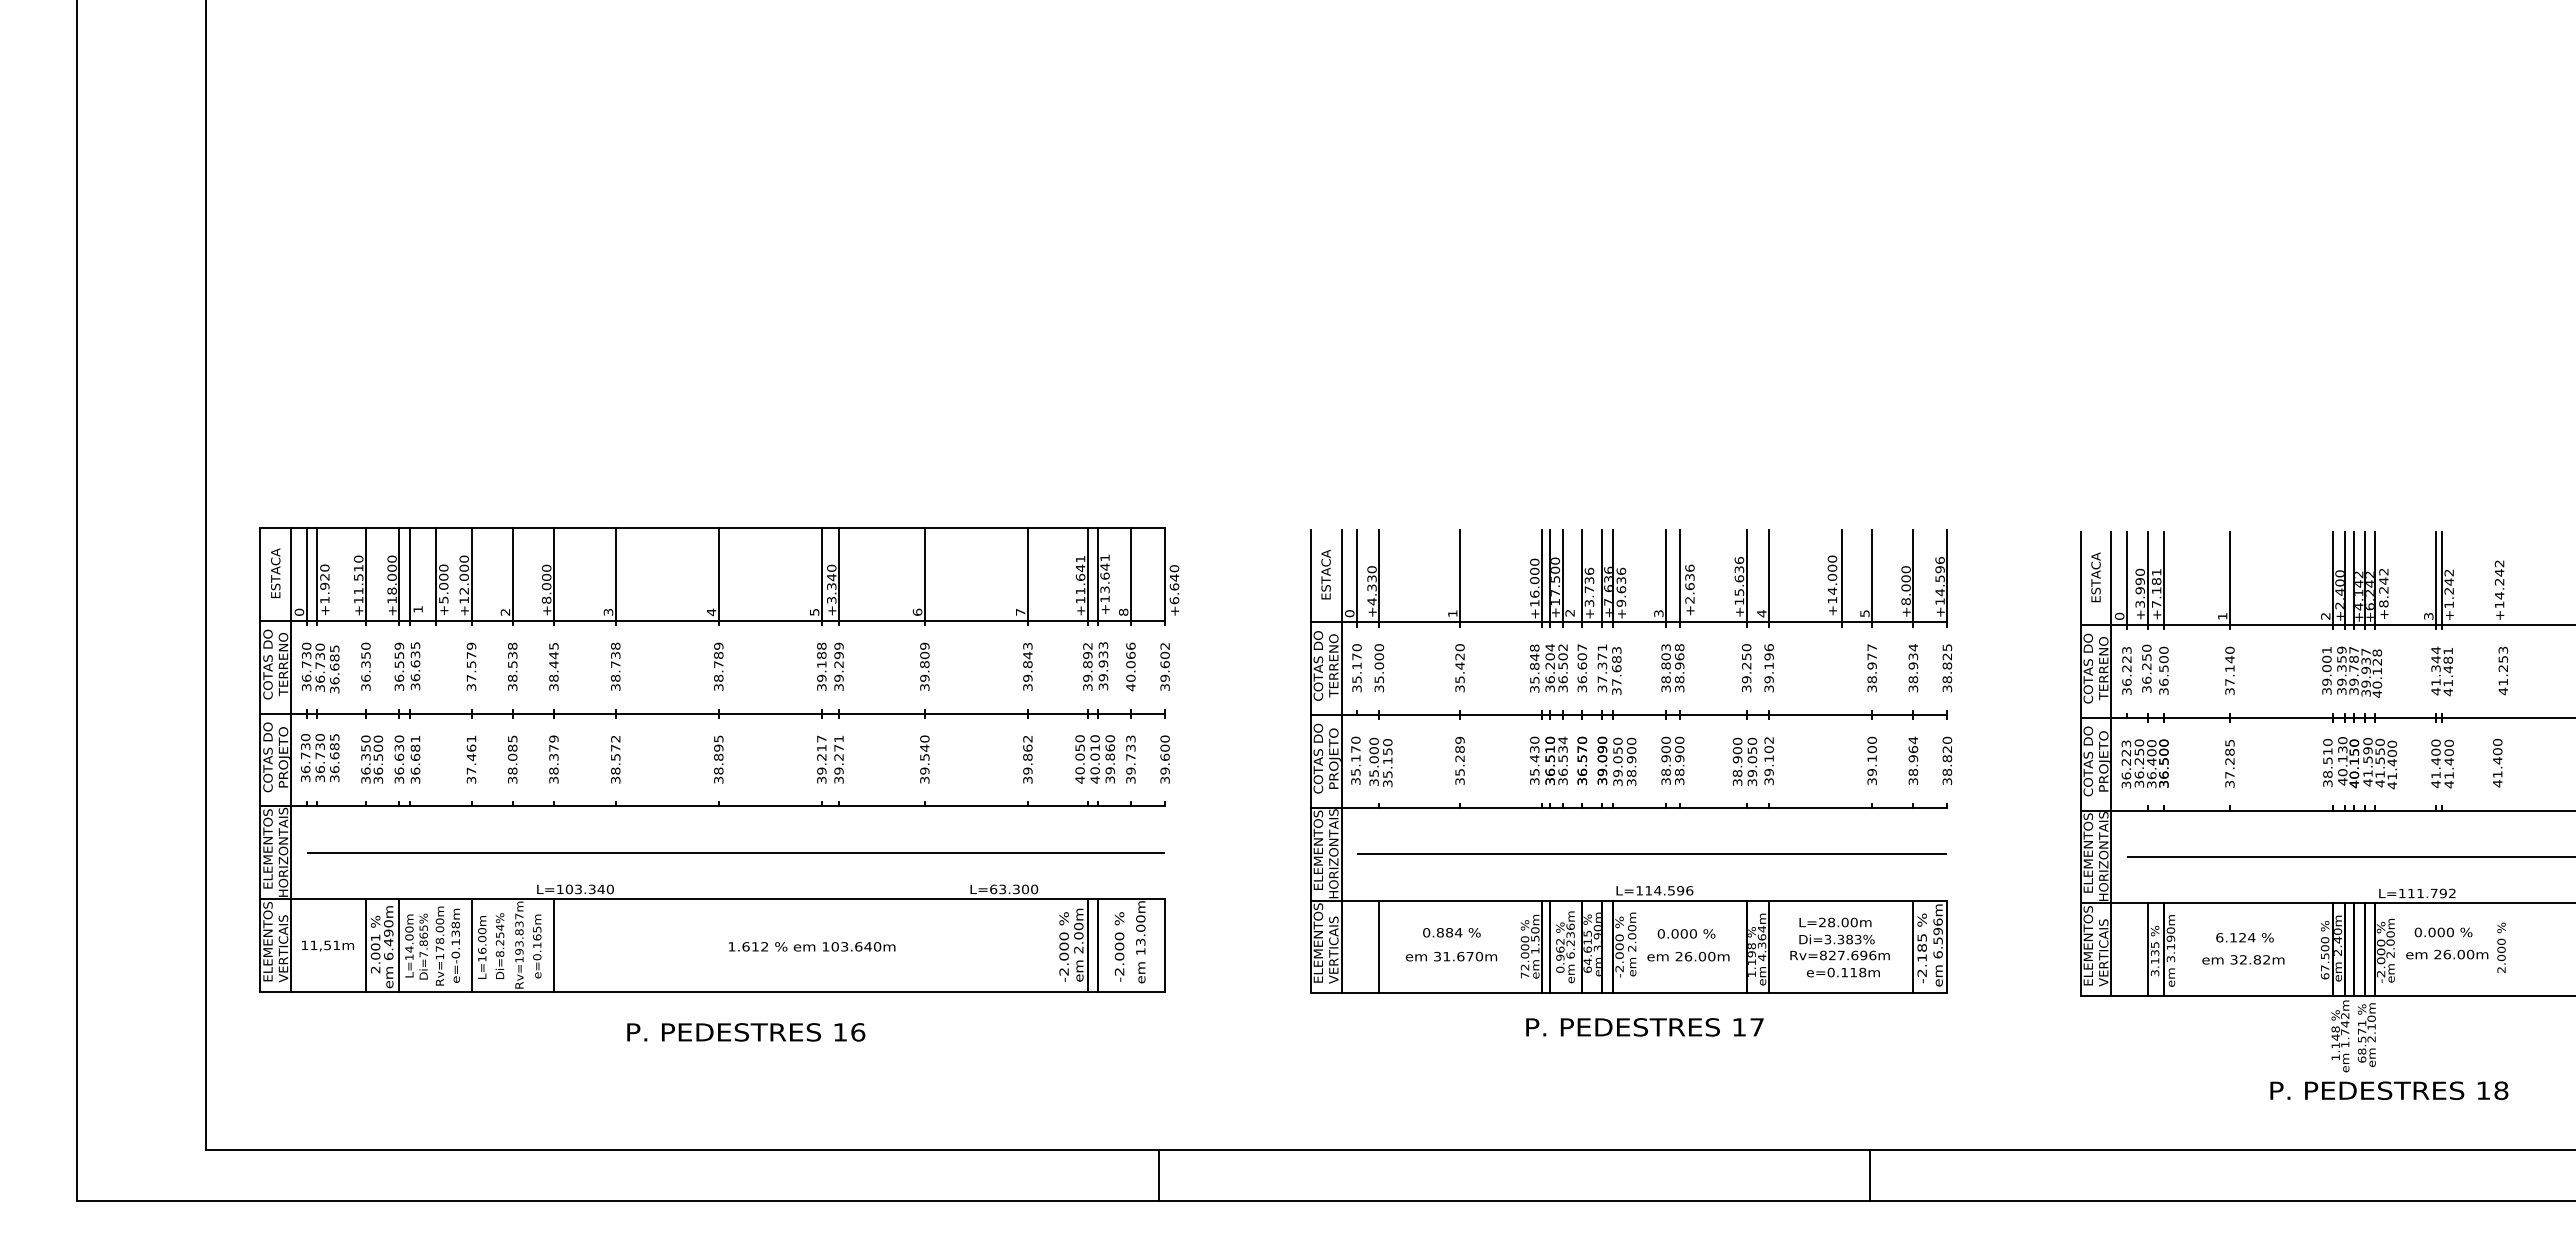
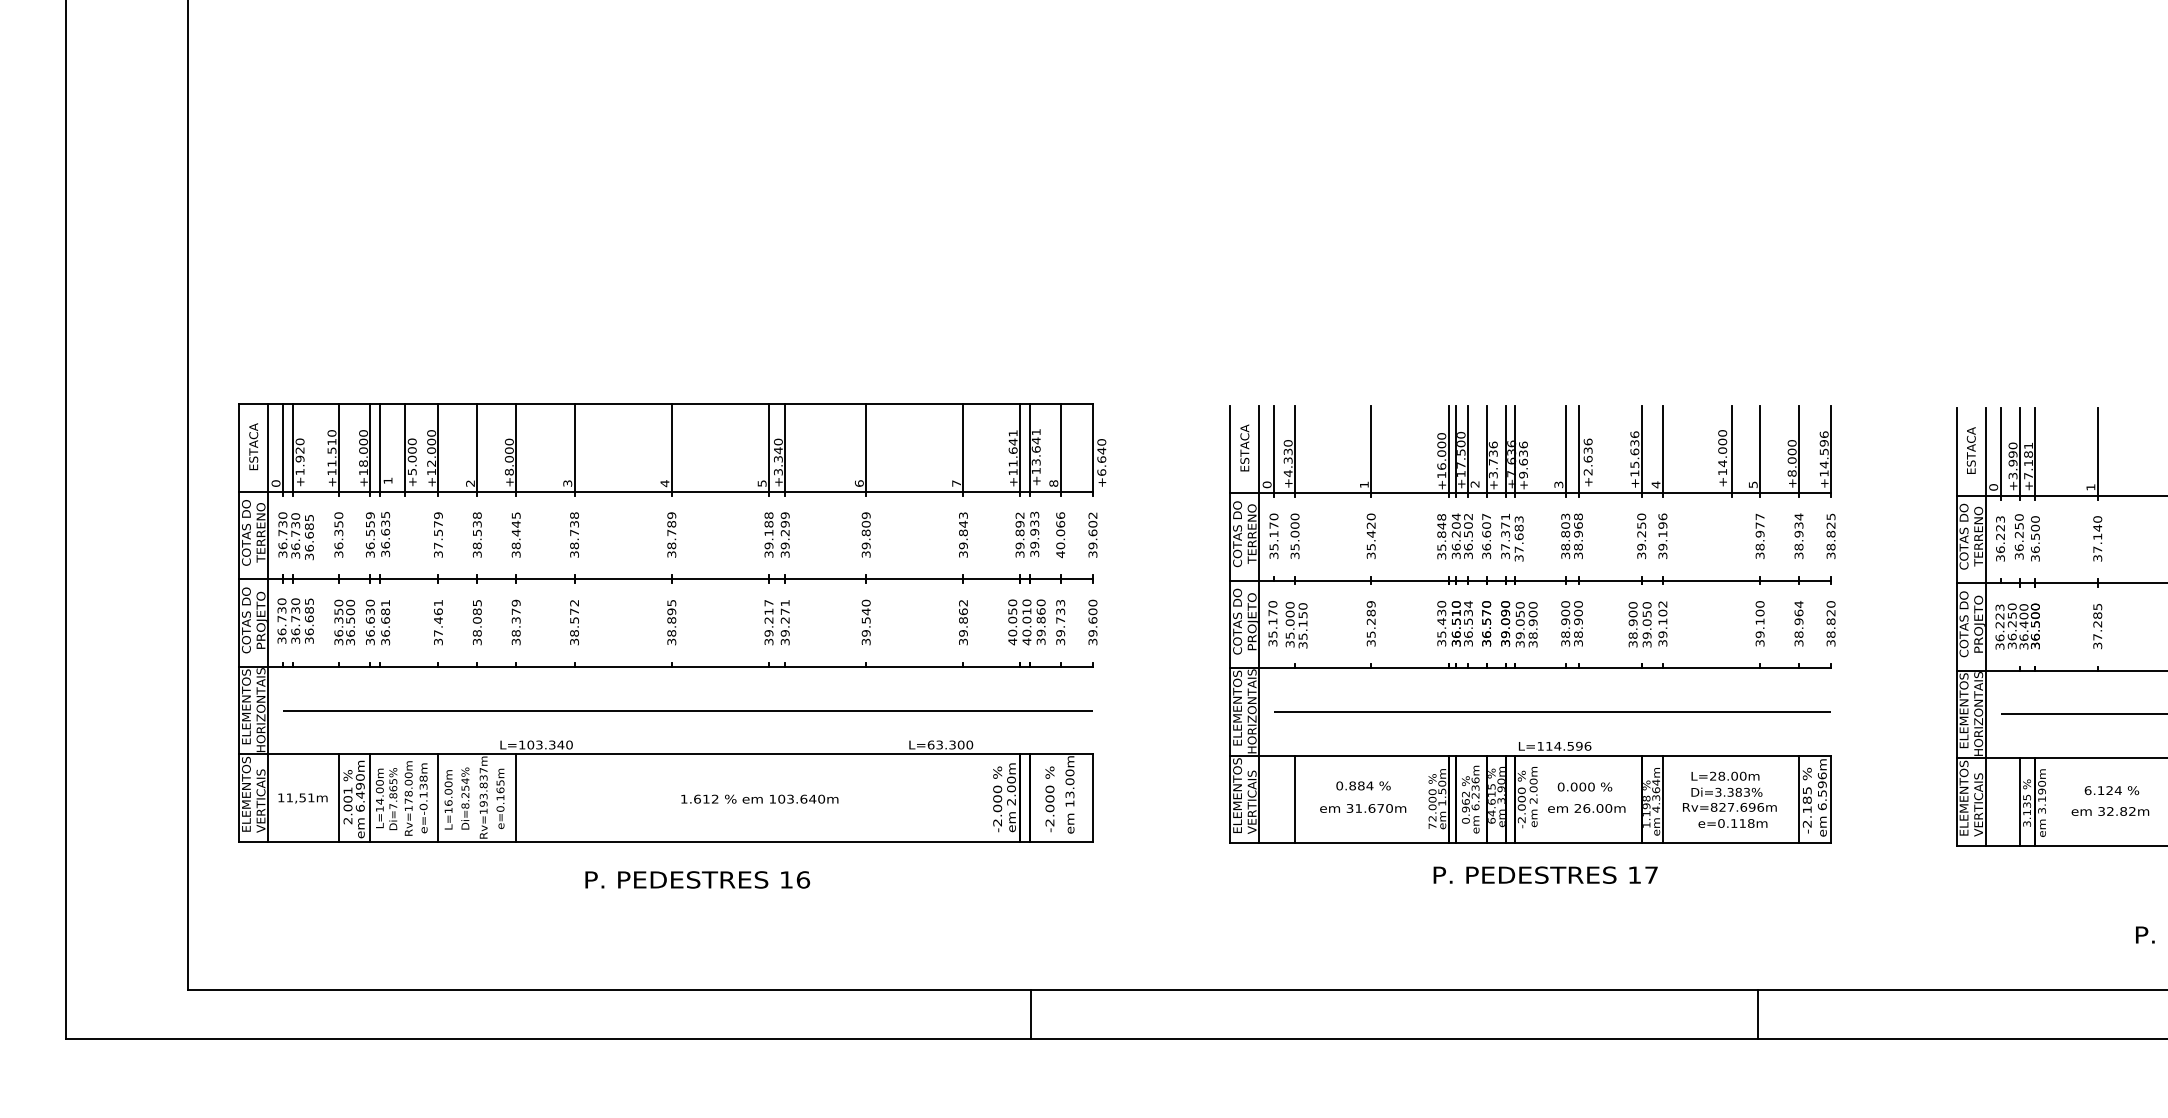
line: (1159, 1175) -> (1031, 1014), moved

